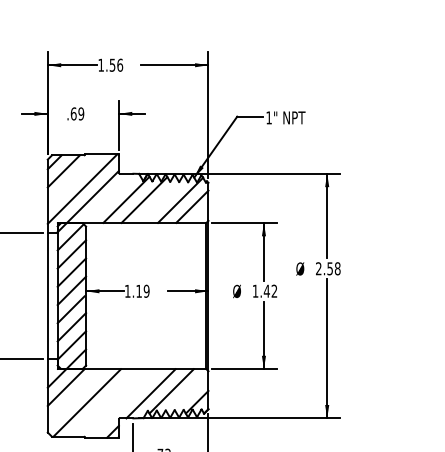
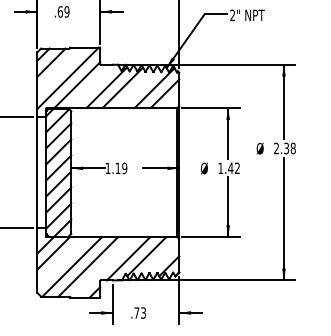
text: (268, 117) -> (232, 15), 1" -> 2"
text: (329, 267) -> (285, 147), 2.58 -> 2.38
line: (105, 402) -> (88, 266), added

